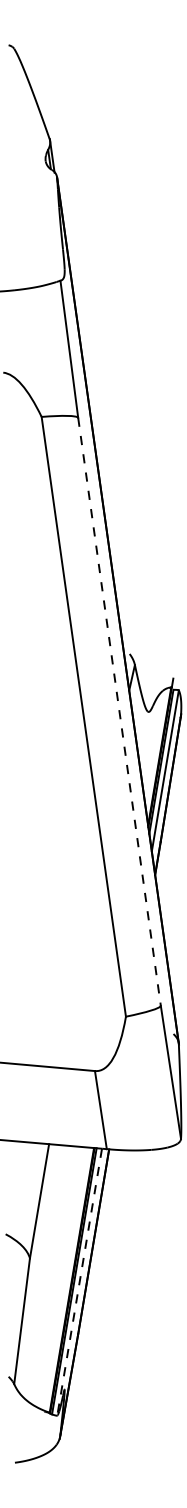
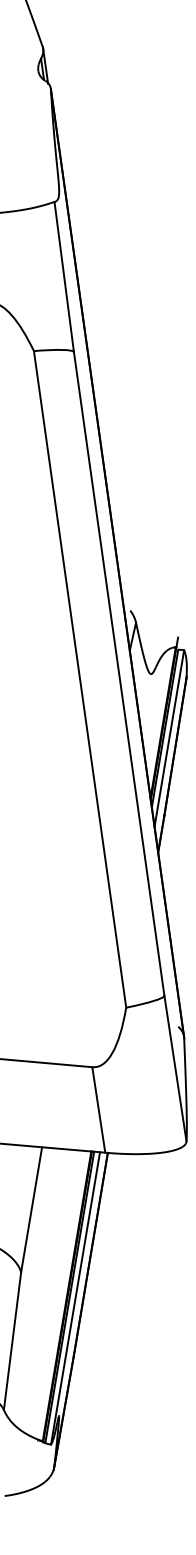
line: (119, 712) -> (119, 674), dashed -> solid
line: (79, 1282) -> (75, 1298), dashed -> solid

